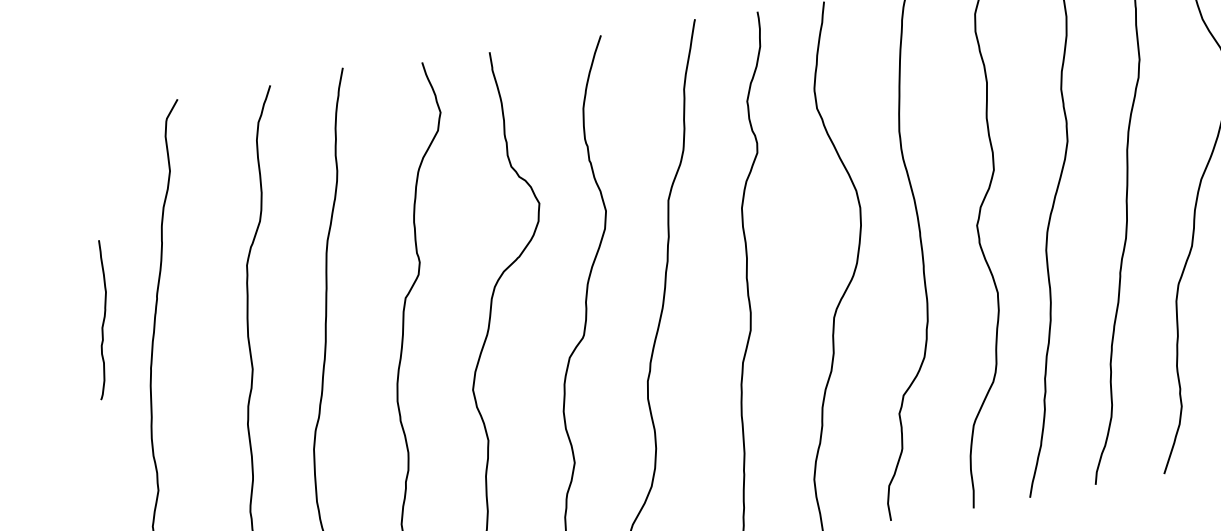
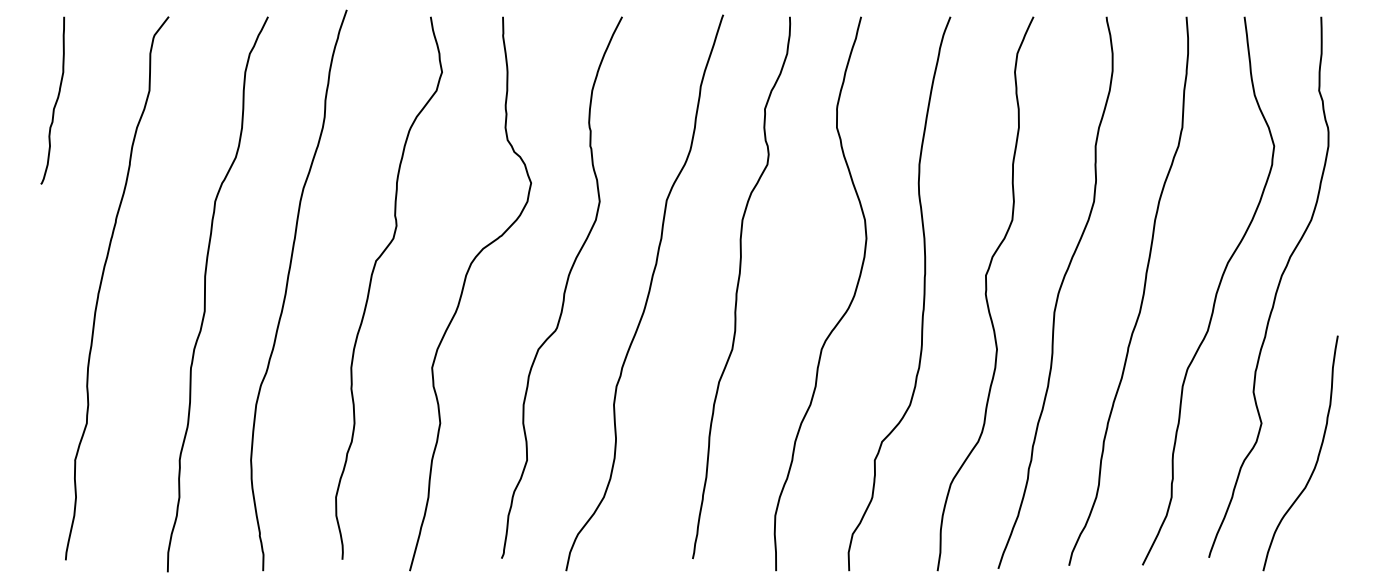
curve: (102, 320) -> (55, 101), moved

